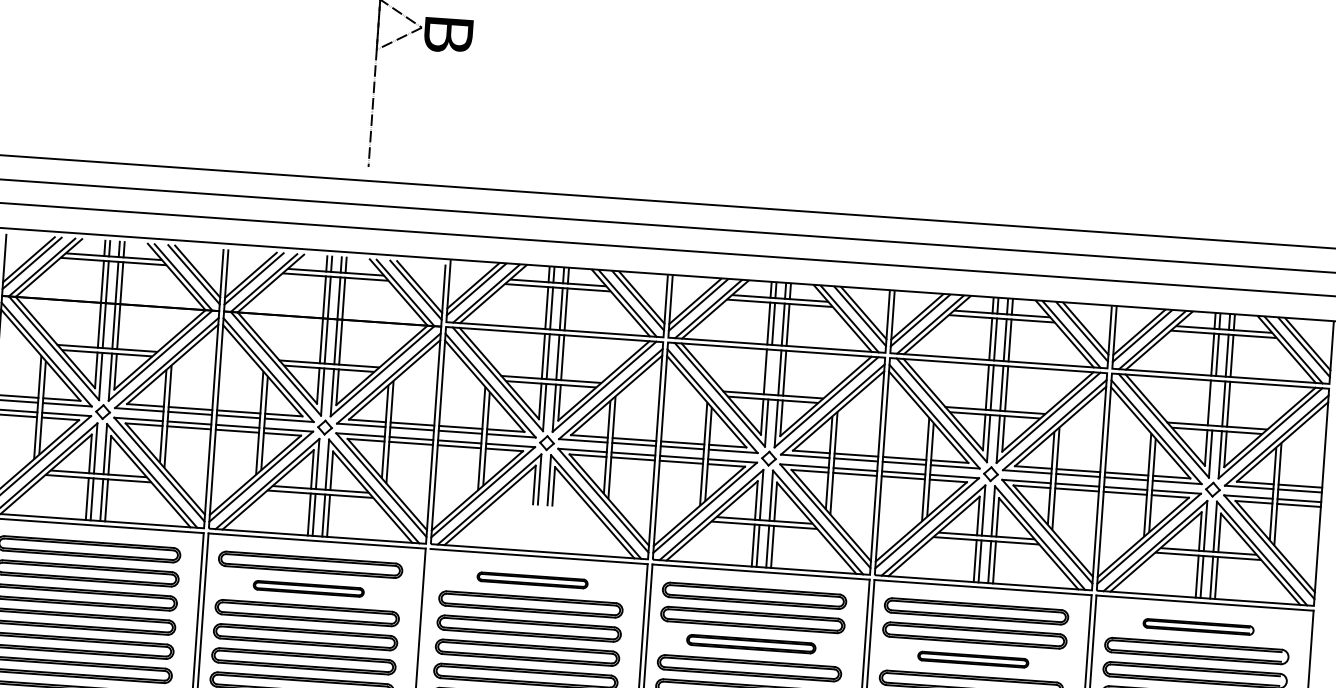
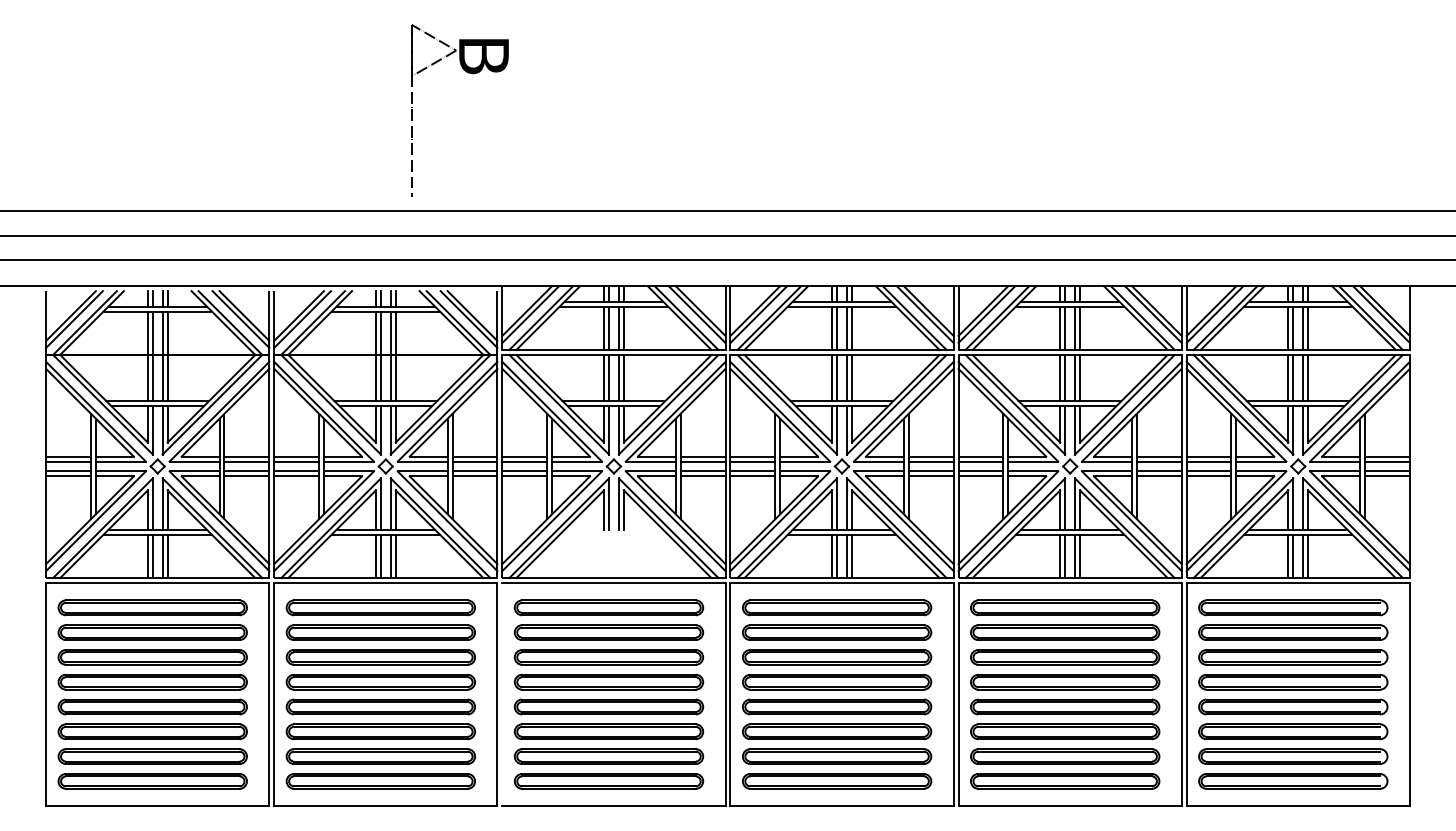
line: (770, 371) -> (837, 377), added
line: (1214, 402) -> (1293, 377), added
part: (532, 579) -> (608, 607), size x1.67
part: (308, 588) -> (380, 632), size x1.67
part: (1198, 626) -> (1293, 607), size x1.67
part: (751, 644) -> (837, 657), size x1.43
part: (973, 659) -> (1065, 657), size x1.67

